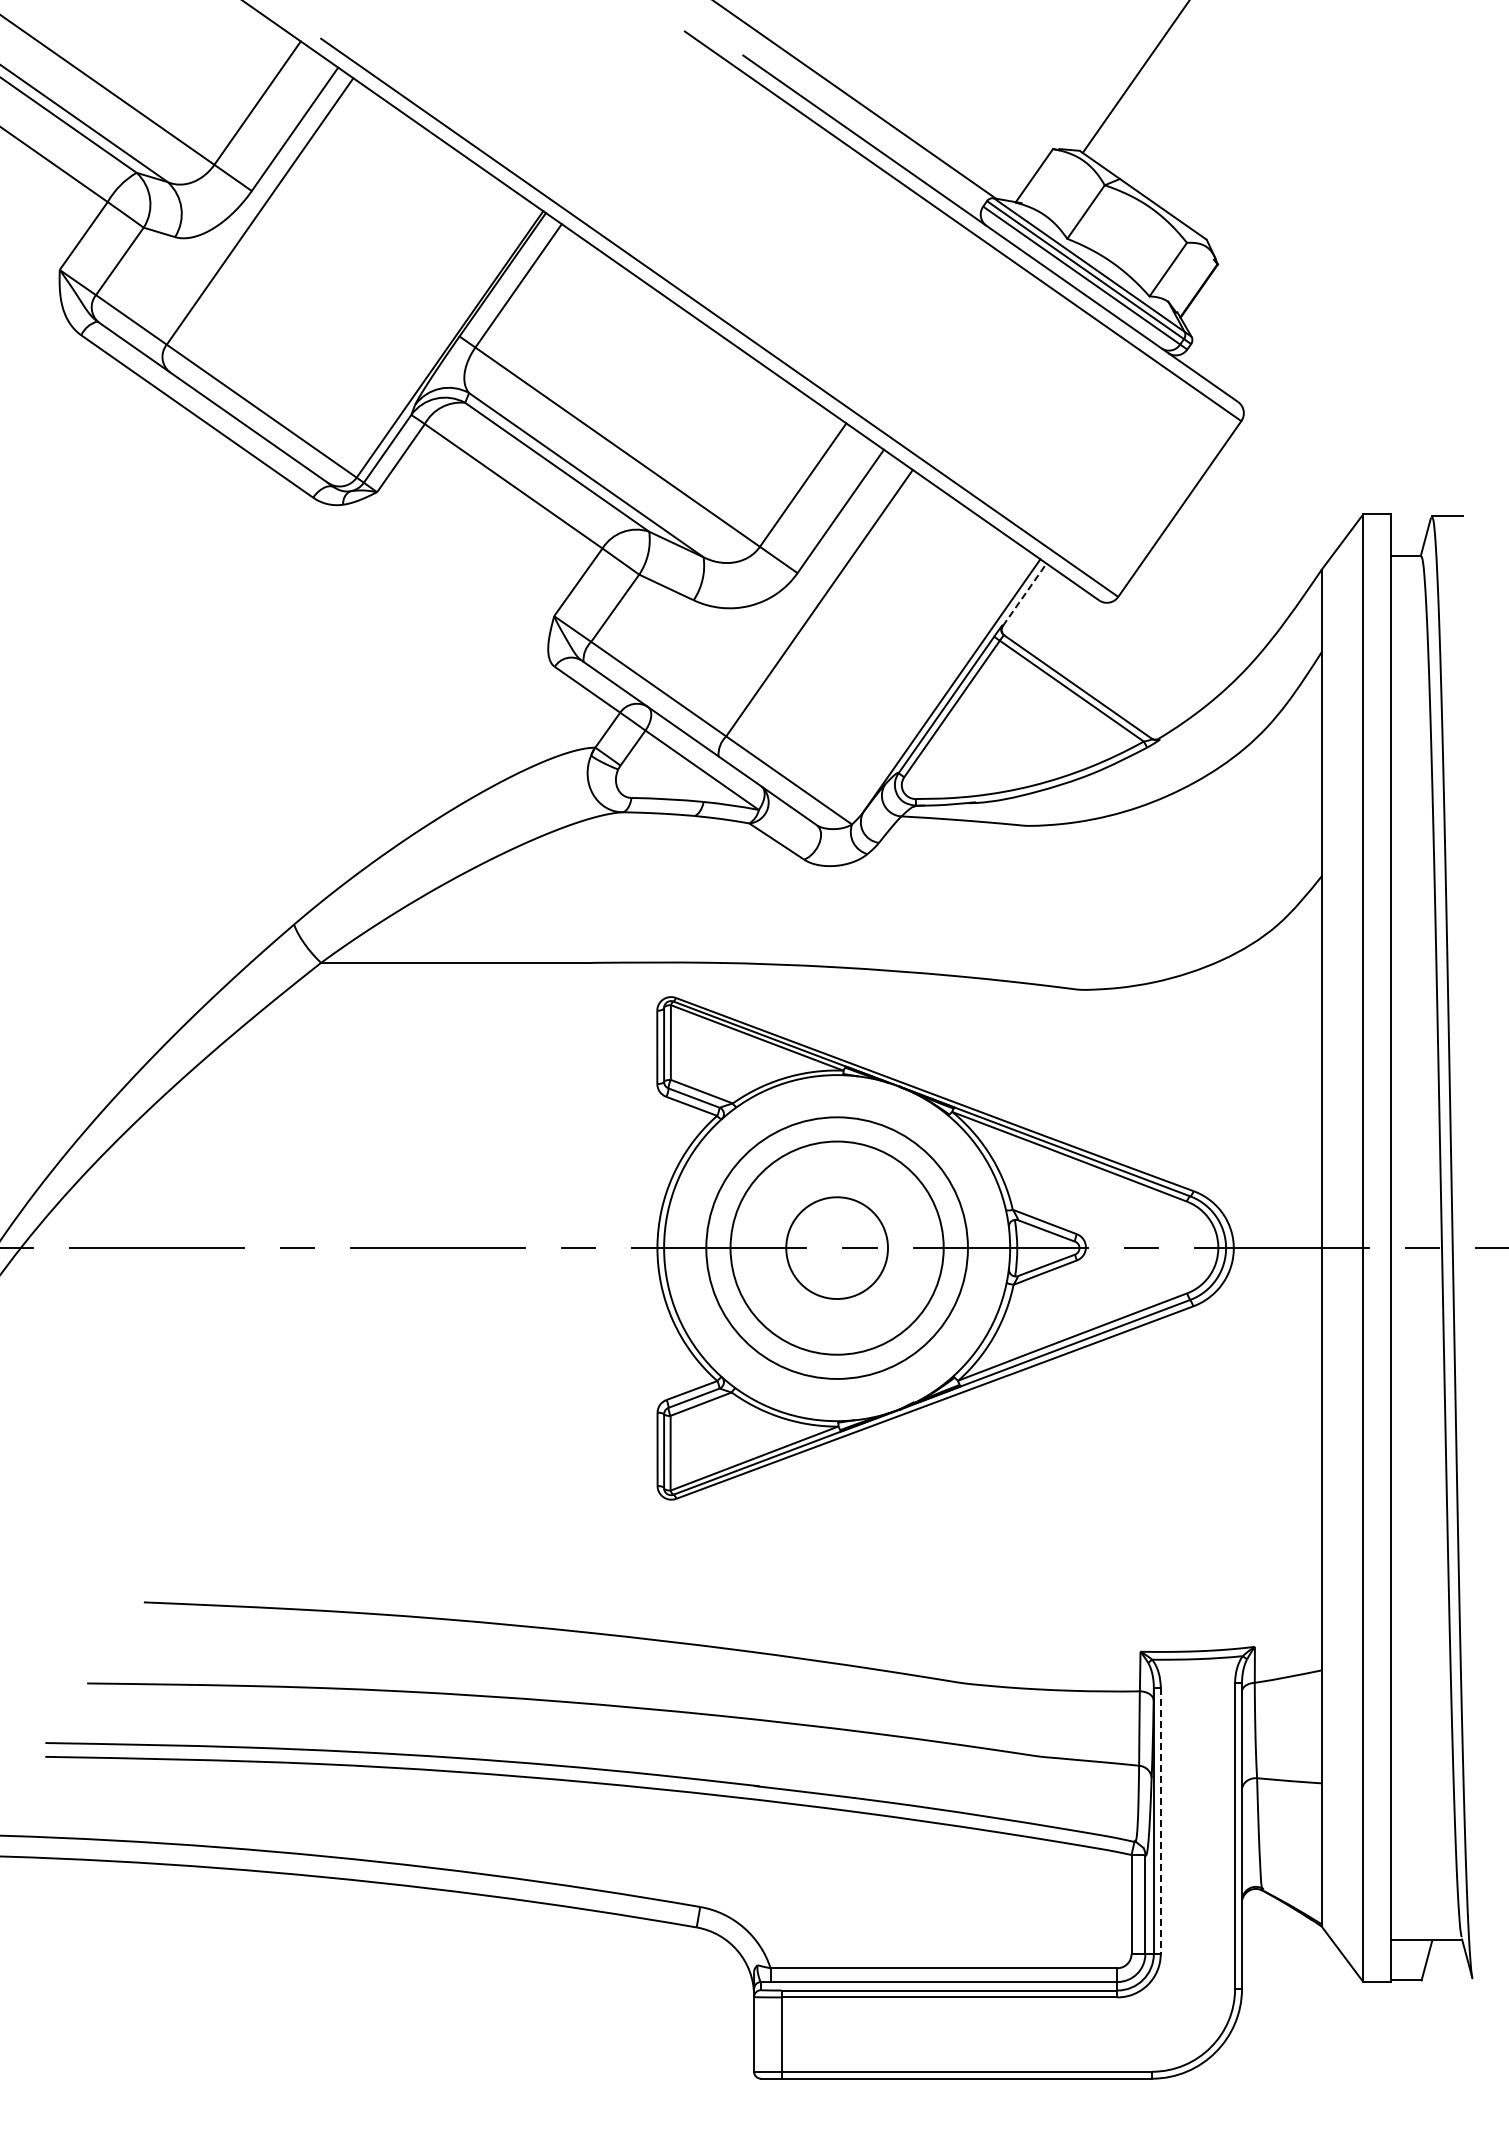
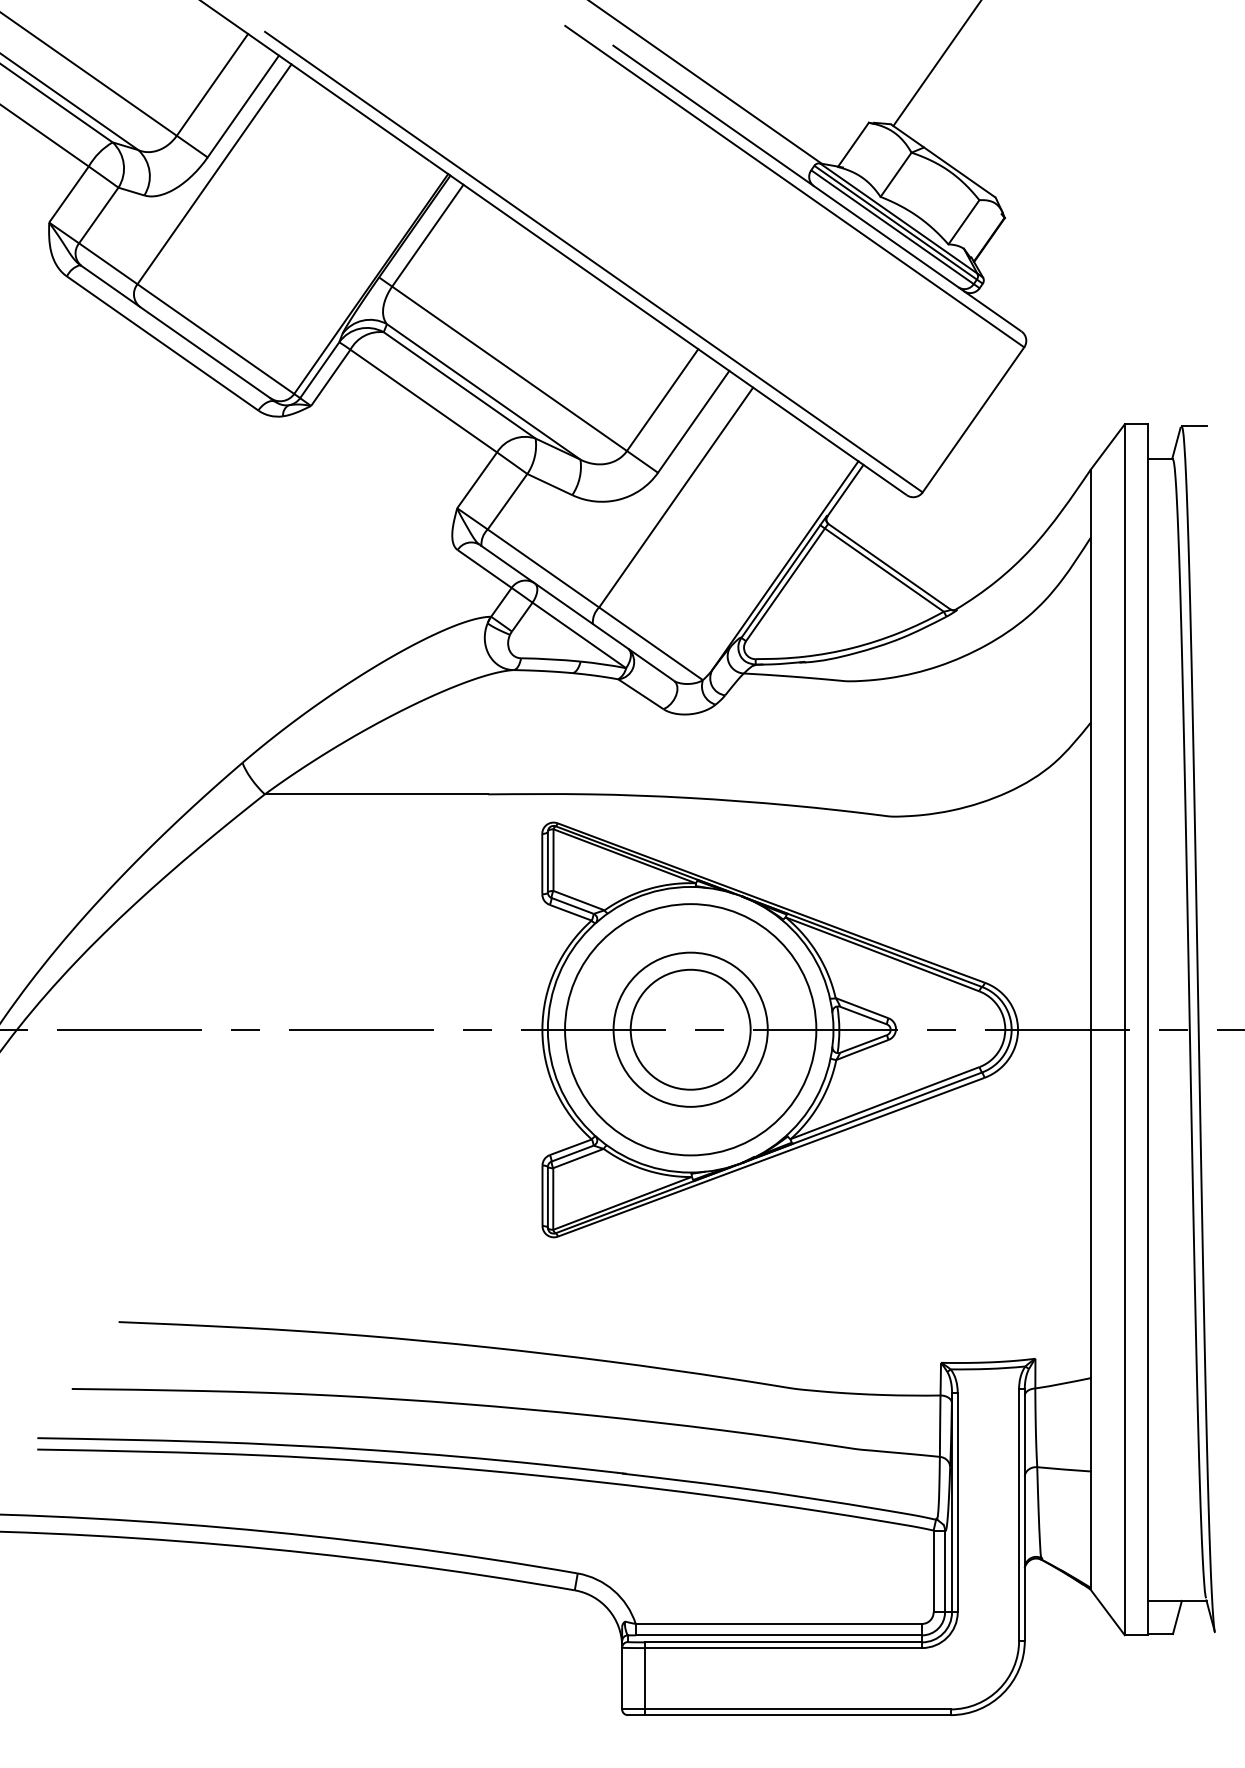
line: (1025, 594) -> (846, 490), dashed -> solid
circle: (836, 1247) -> (690, 1029), size x0.71
circle: (836, 1247) -> (690, 1029), size x1.43
circle: (836, 1247) -> (690, 1029), size x1.43
line: (1160, 1821) -> (957, 1502), dashed -> solid

